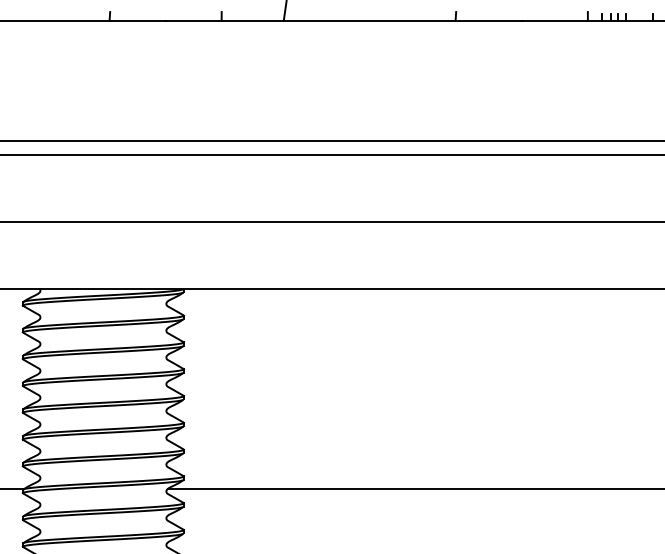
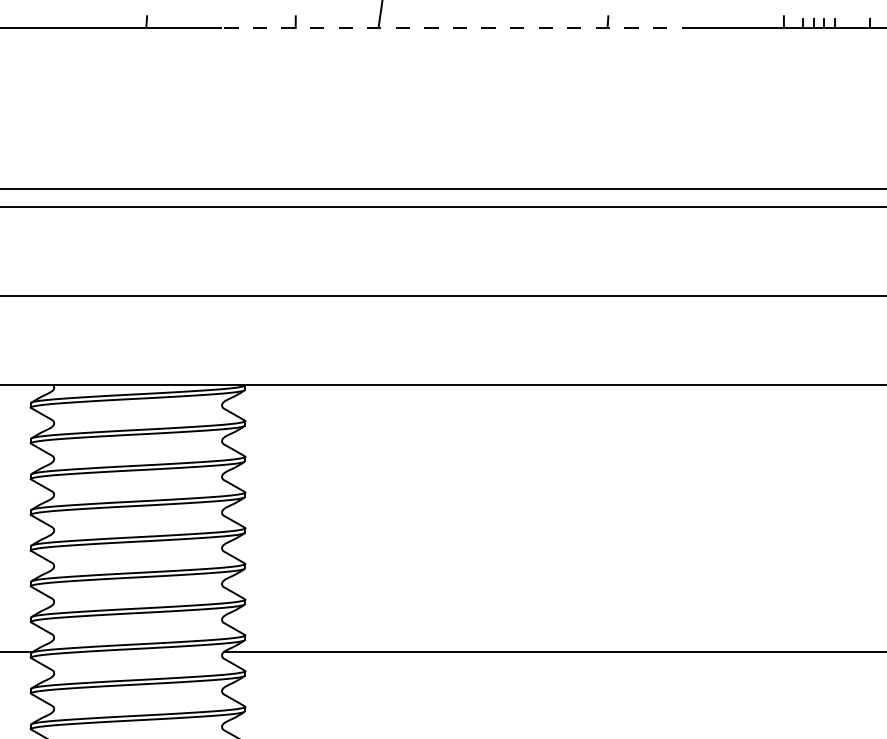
line: (343, 20) -> (458, 27), solid -> dashed

